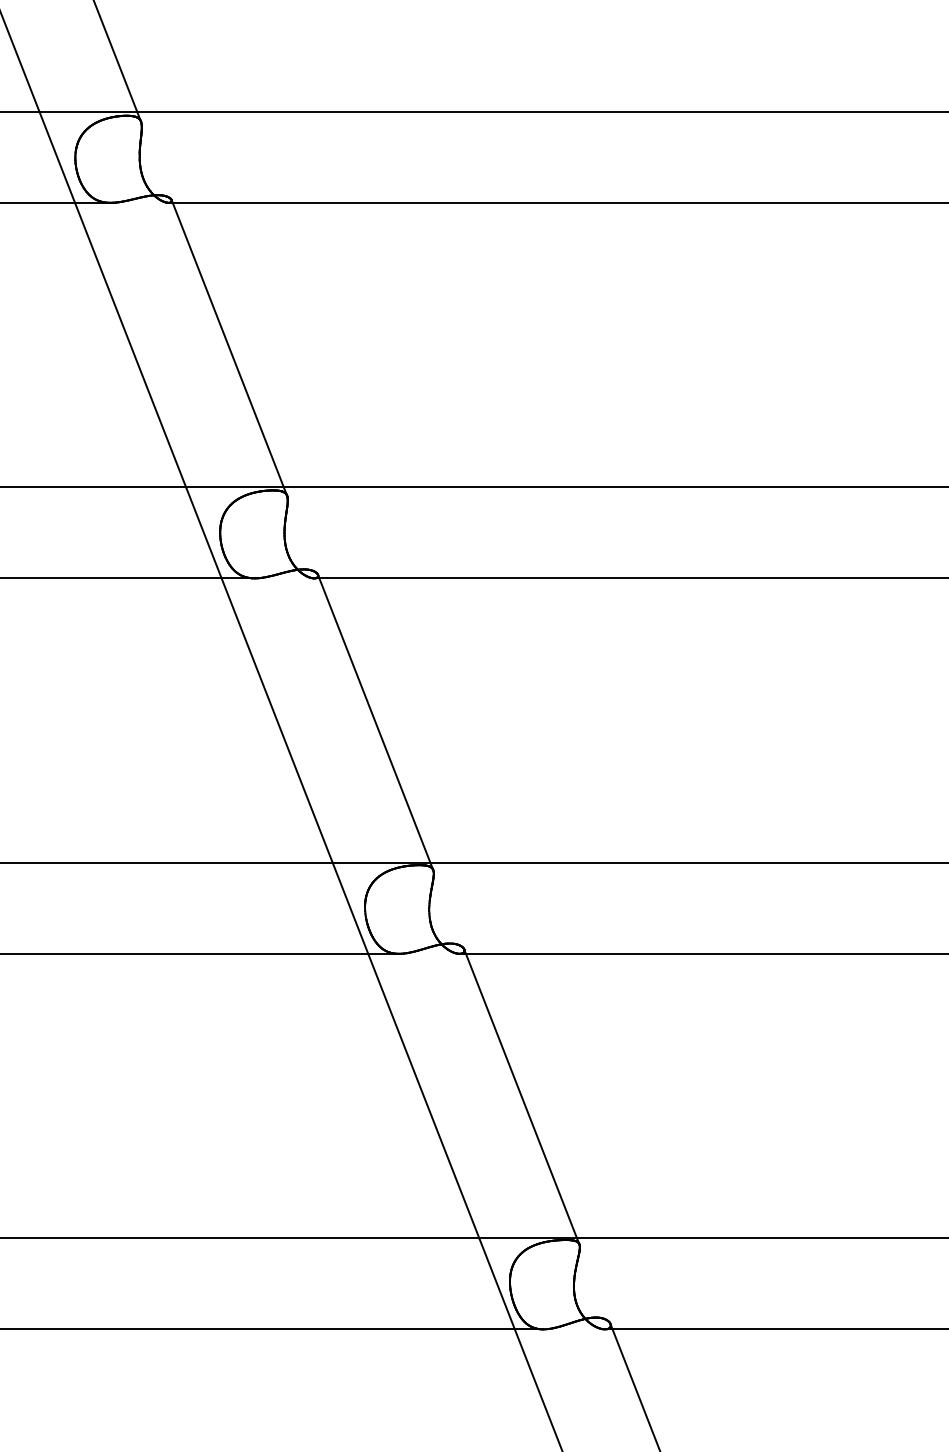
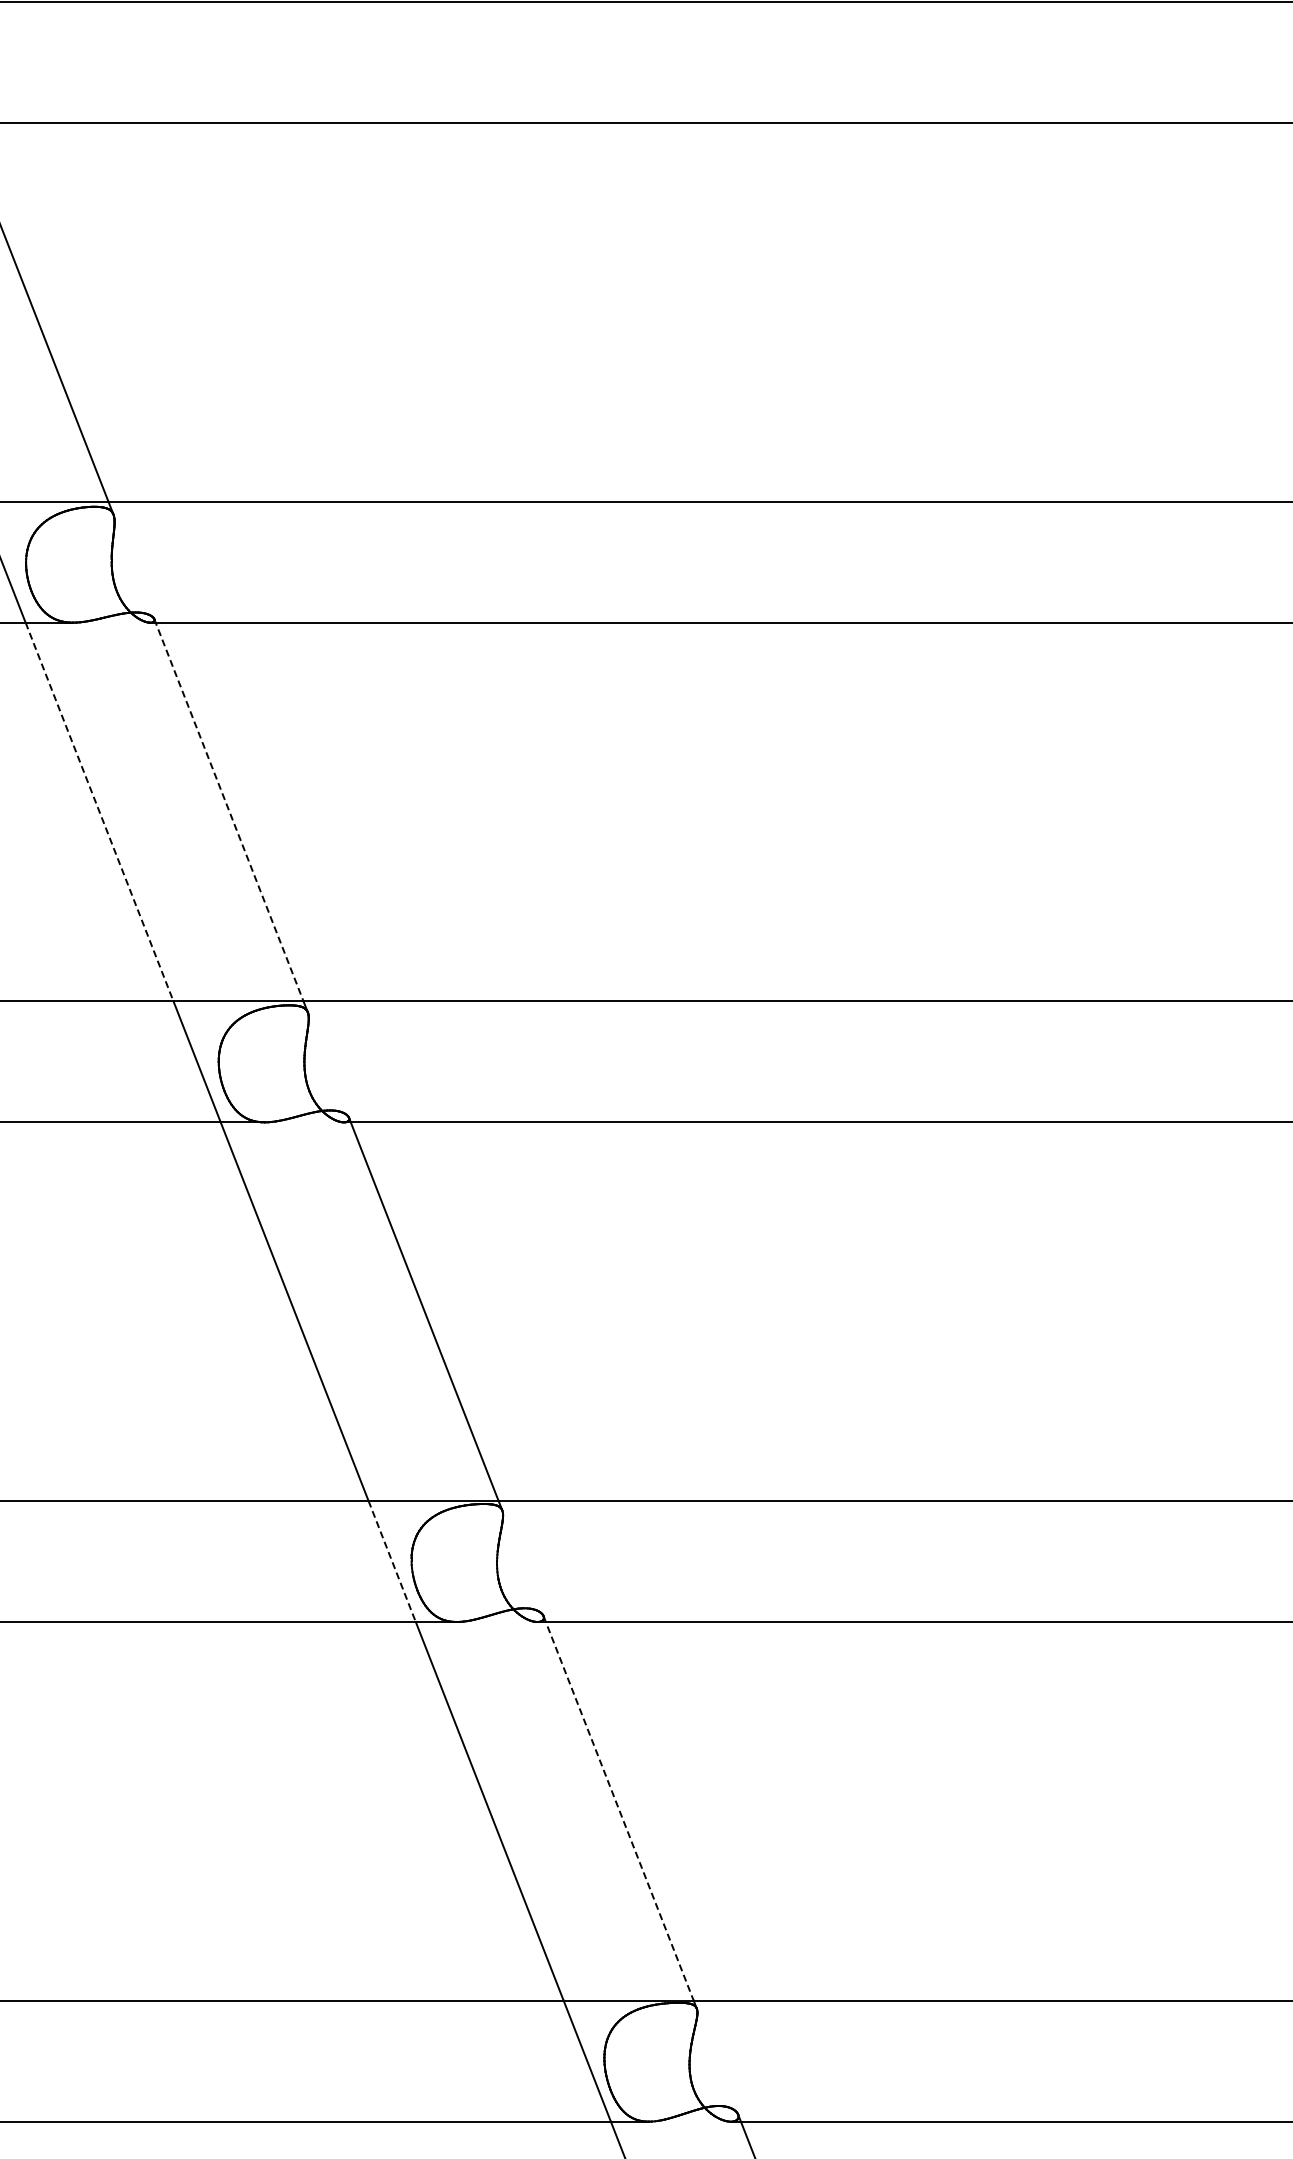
line: (228, 344) -> (229, 810), solid -> dashed
line: (130, 345) -> (99, 812), solid -> dashed
line: (350, 908) -> (392, 1561), solid -> dashed
line: (520, 1094) -> (618, 1808), solid -> dashed

